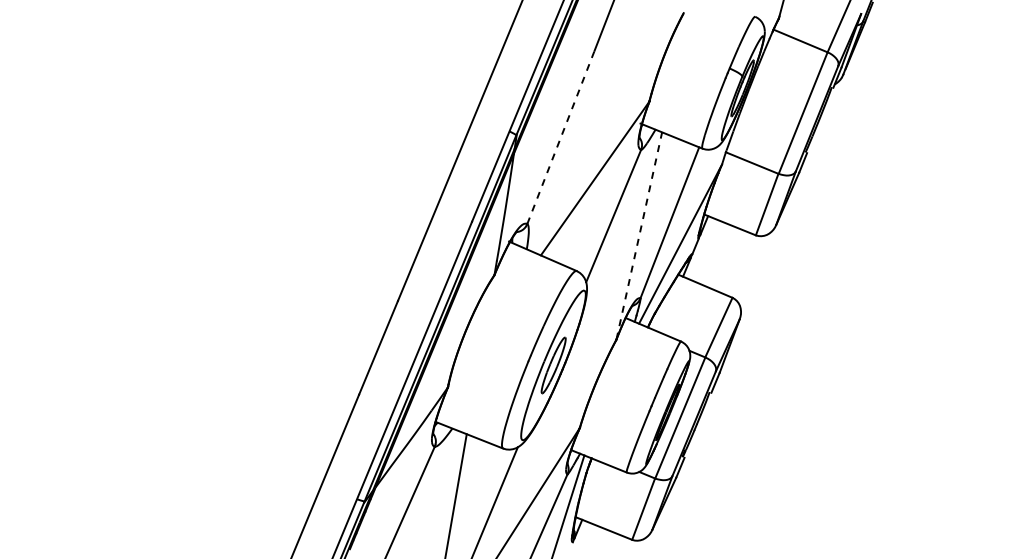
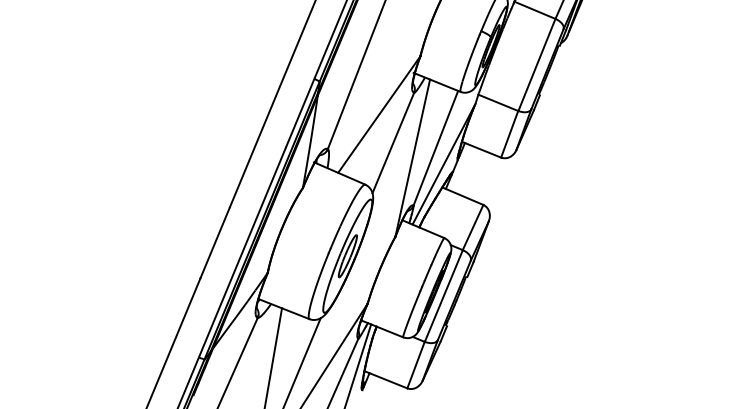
line: (560, 137) -> (353, 83), dashed -> solid
line: (639, 235) -> (412, 157), dashed -> solid

